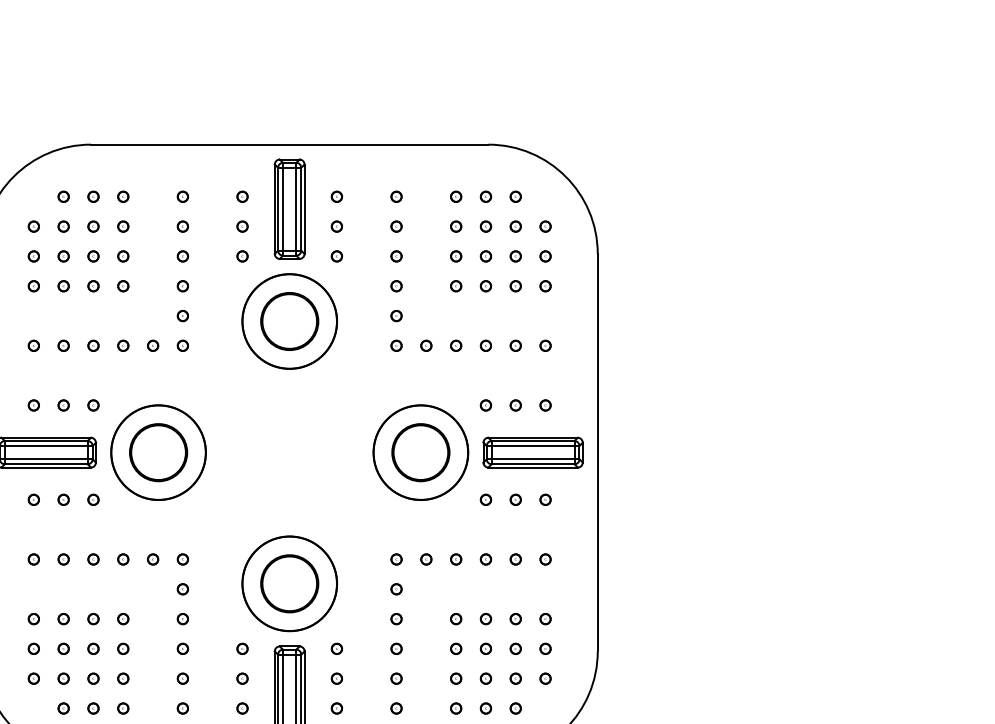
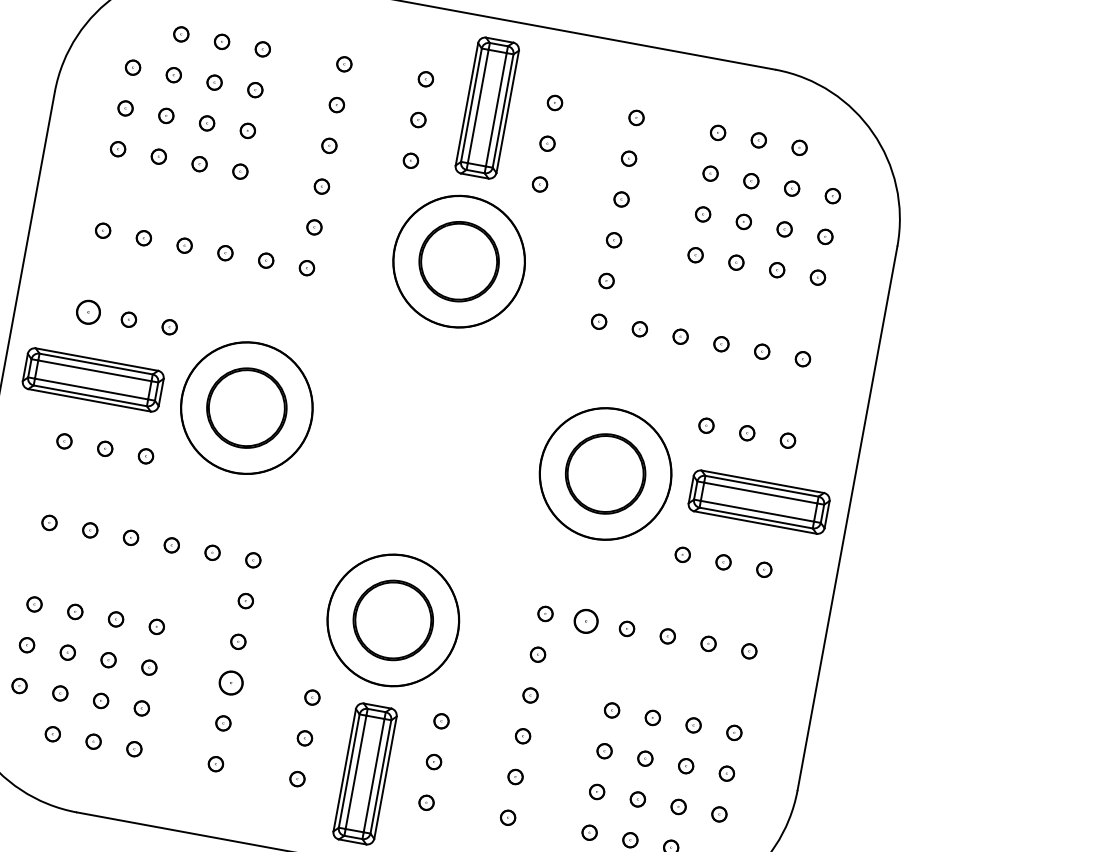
part: (33, 405) -> (87, 312), size x1.6
part: (426, 559) -> (586, 621), size x1.6
part: (182, 648) -> (230, 681), size x1.6

